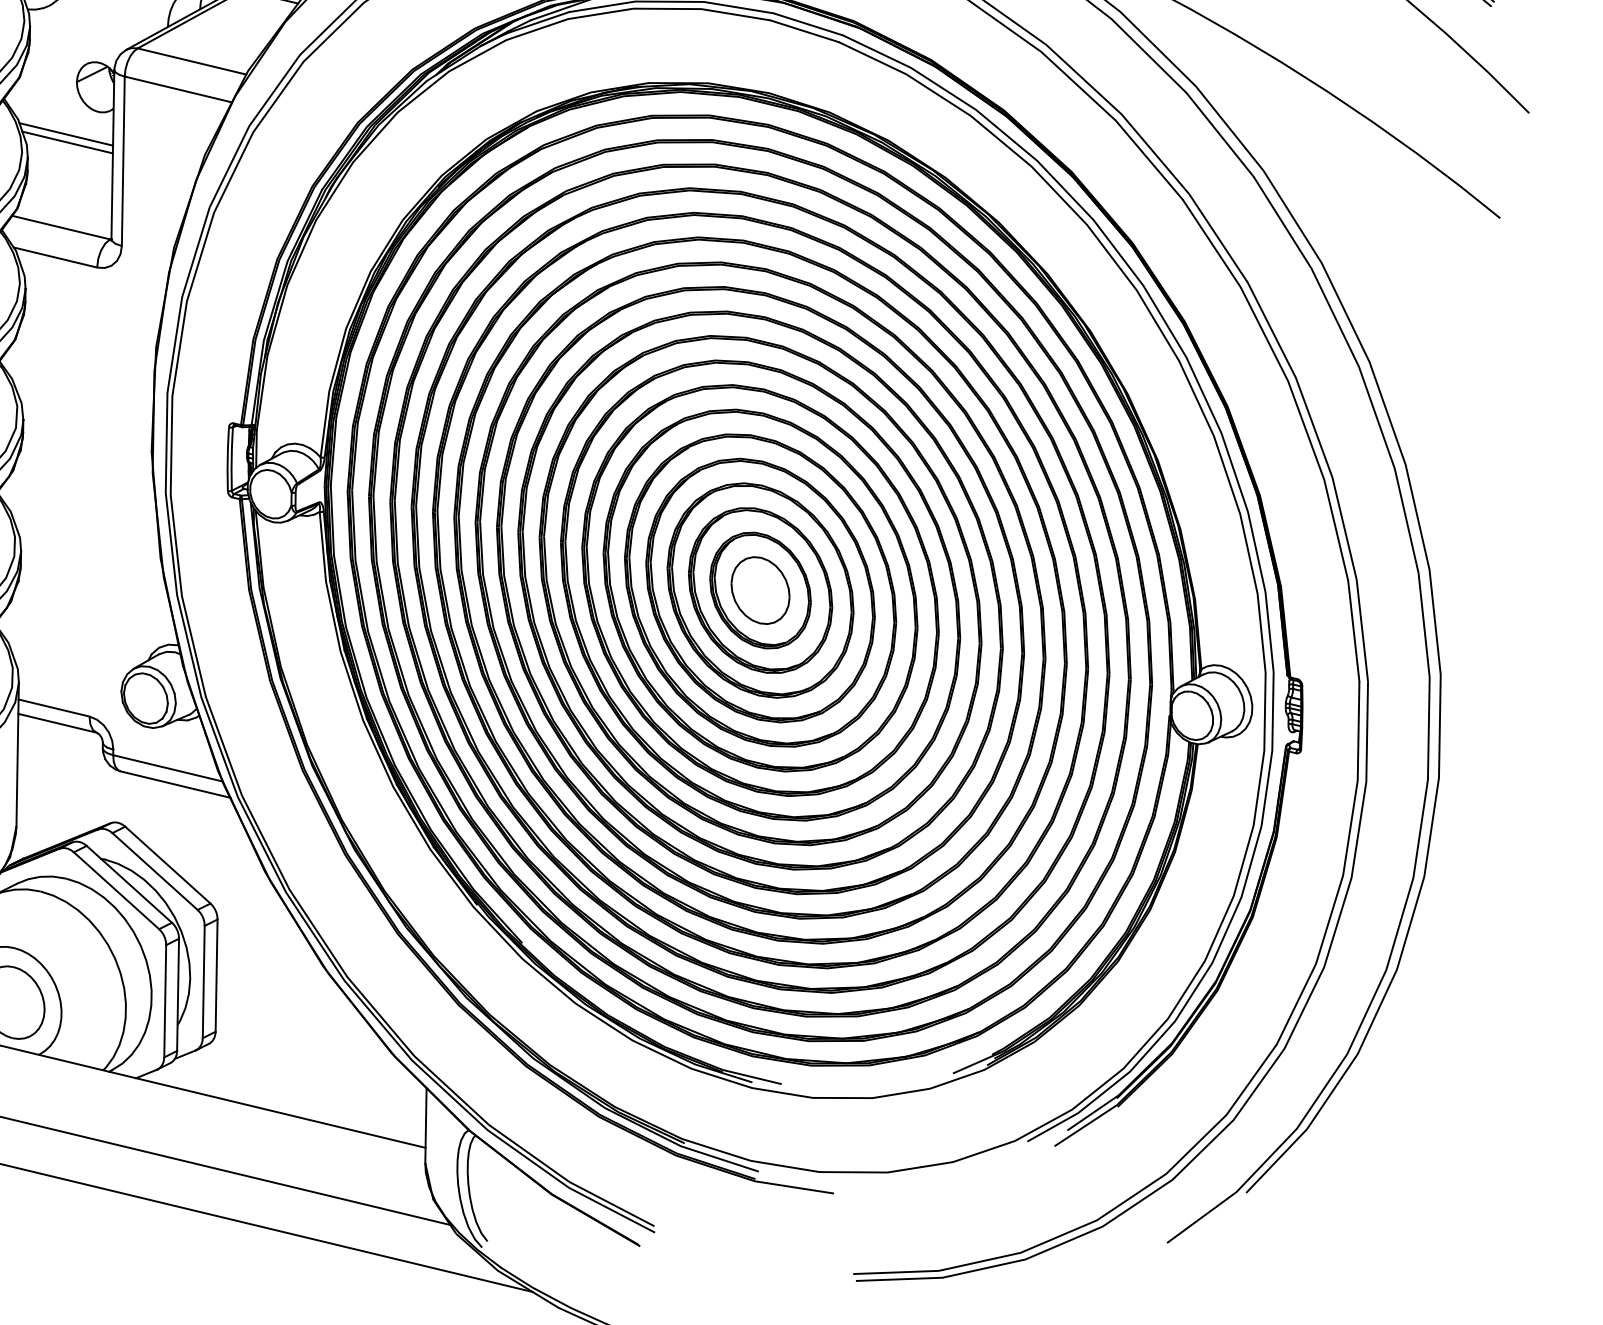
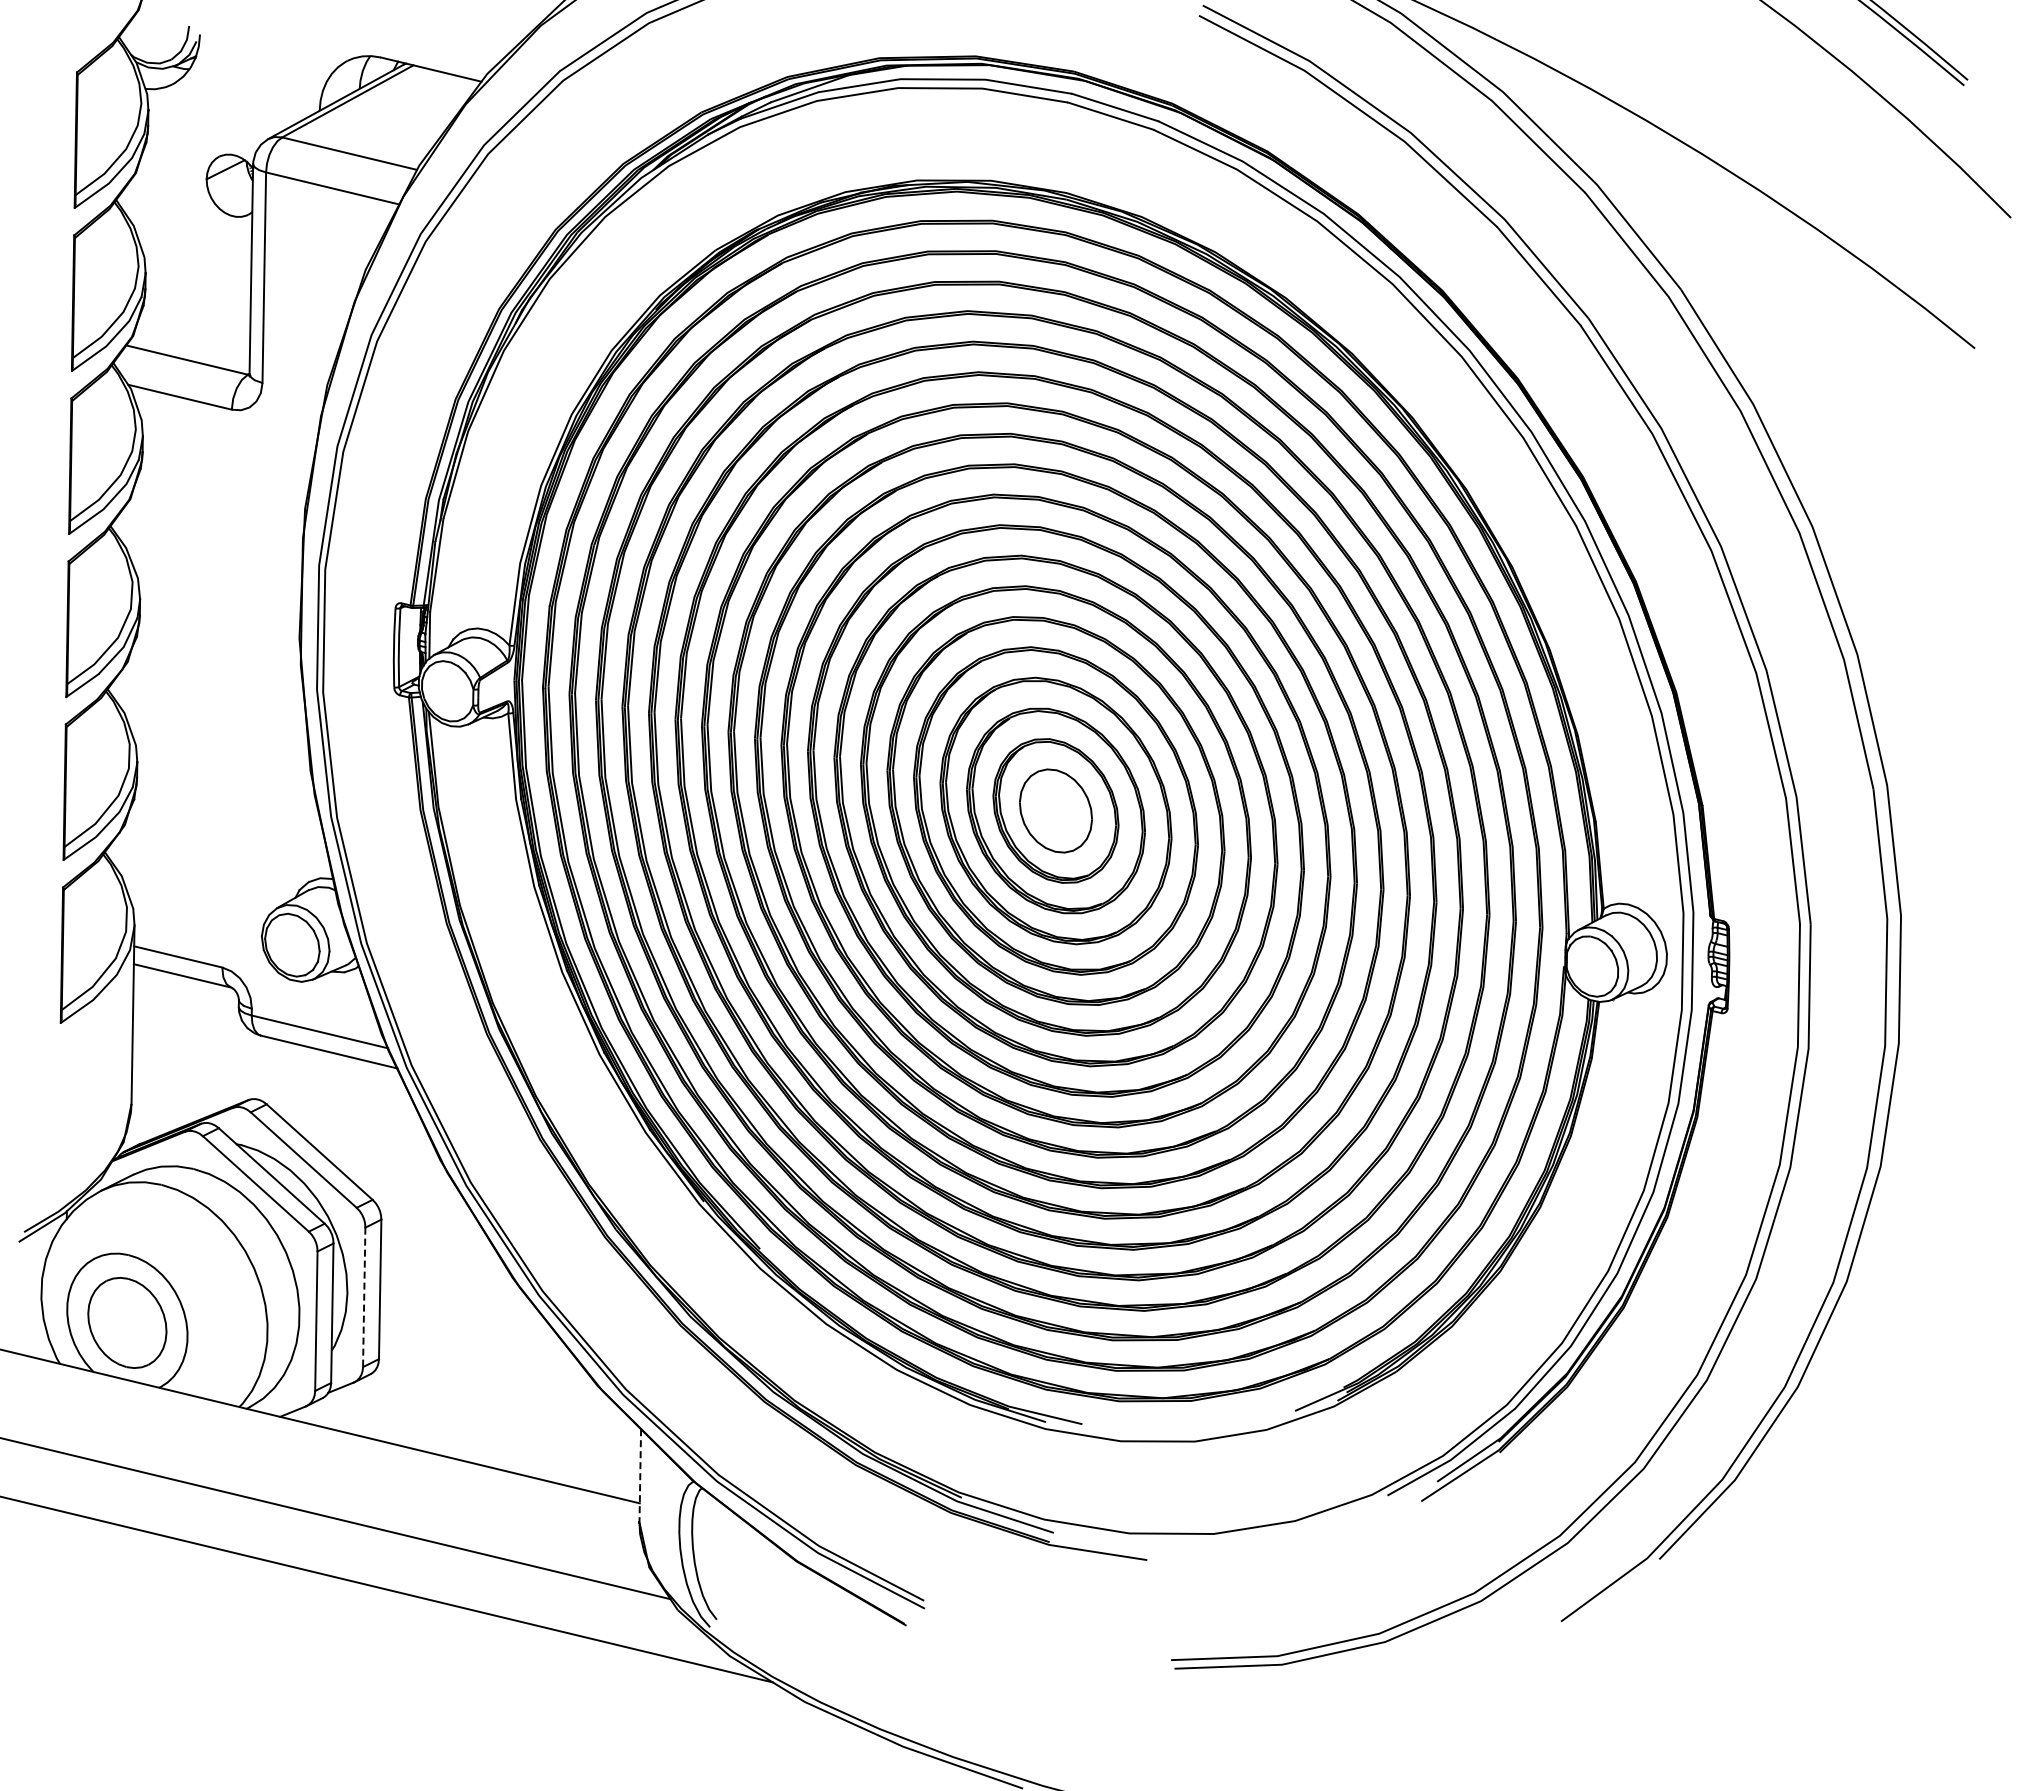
line: (66, 134) -> (193, 244), removed
line: (67, 141) -> (194, 253), removed
line: (203, 982) -> (364, 1297), solid -> dashed
line: (426, 1125) -> (640, 1475), solid -> dashed

